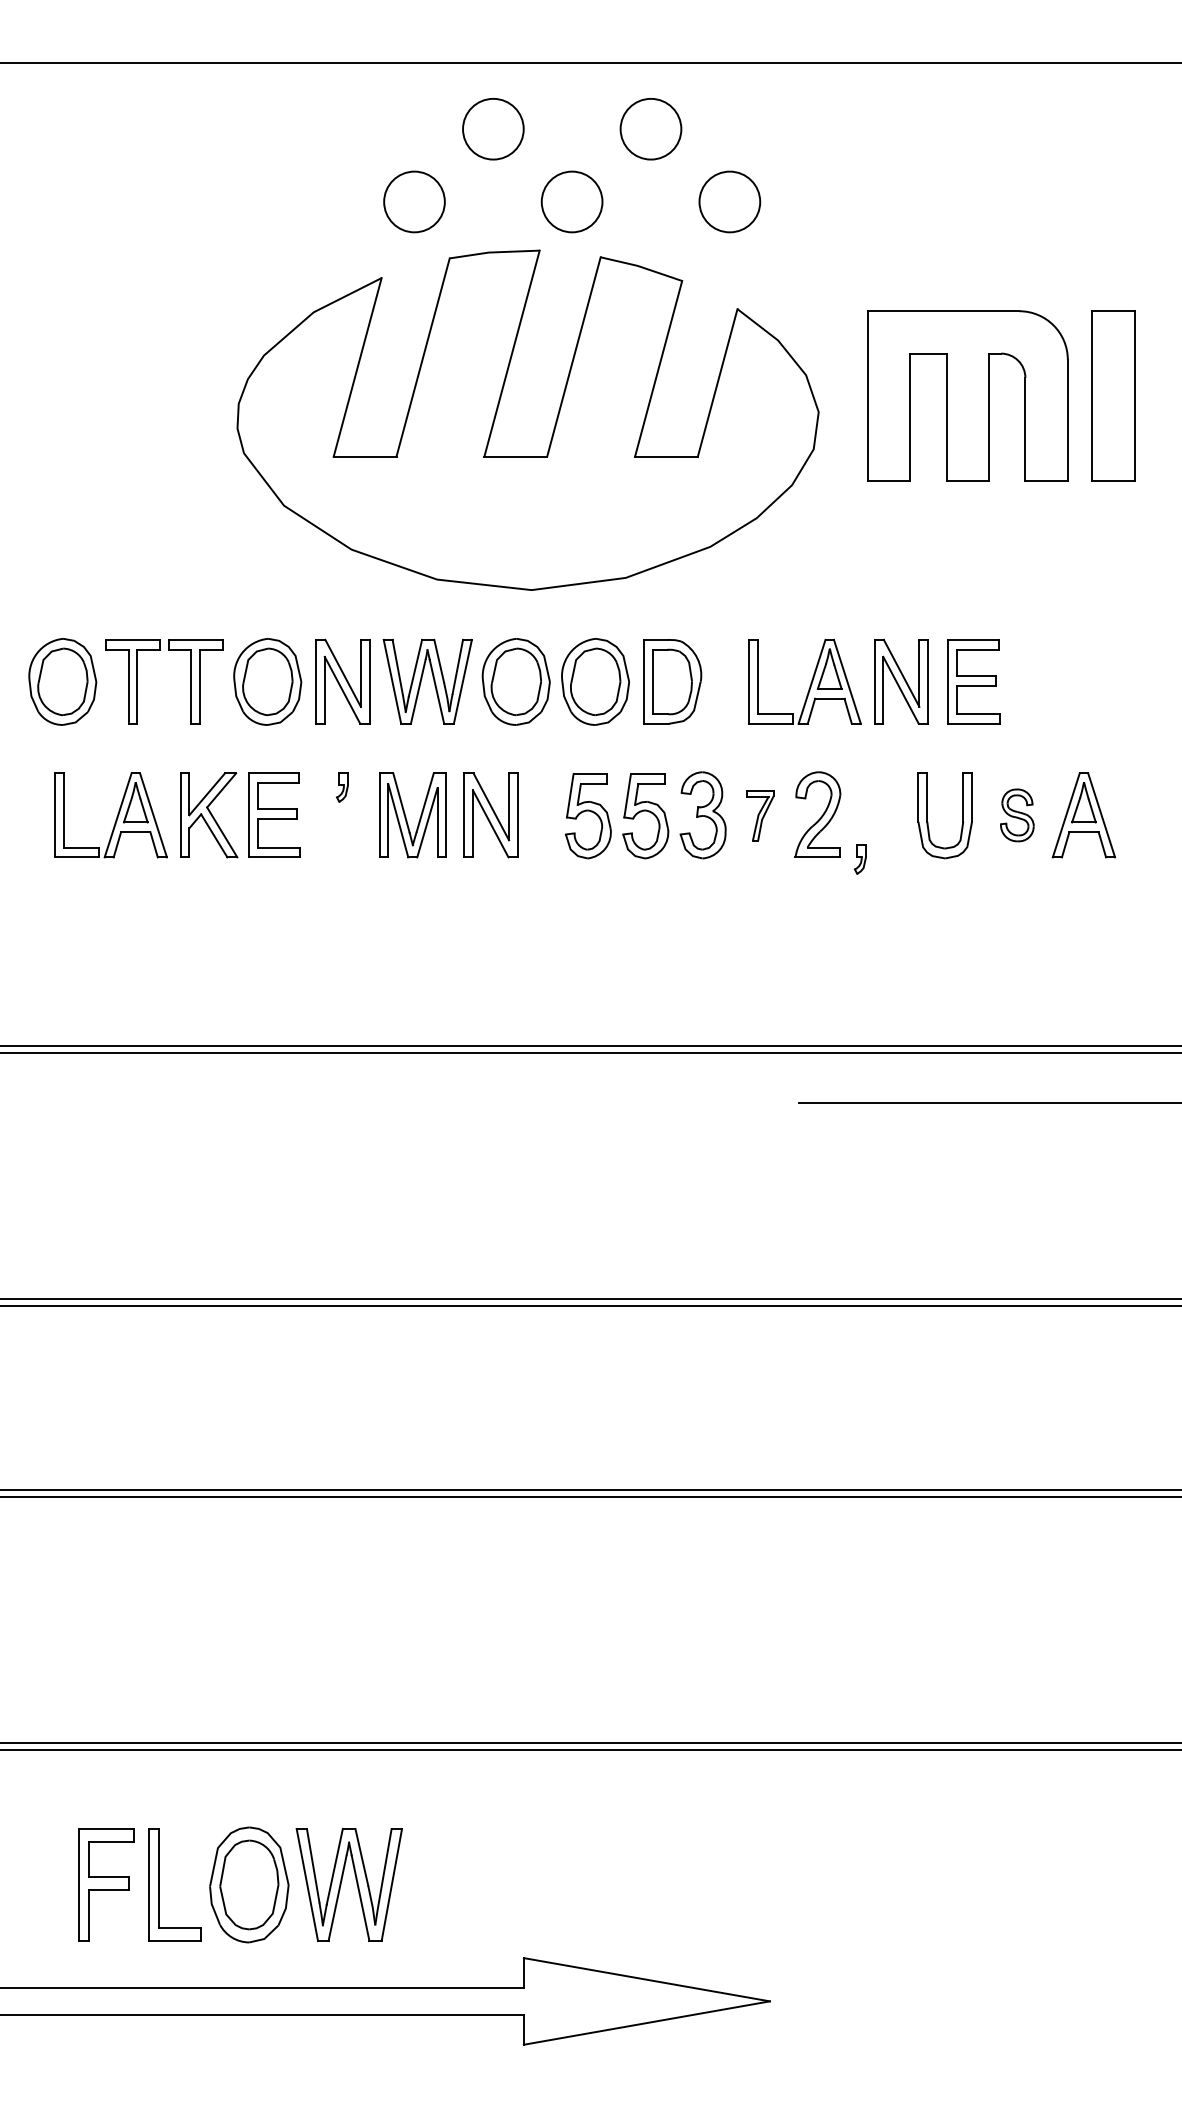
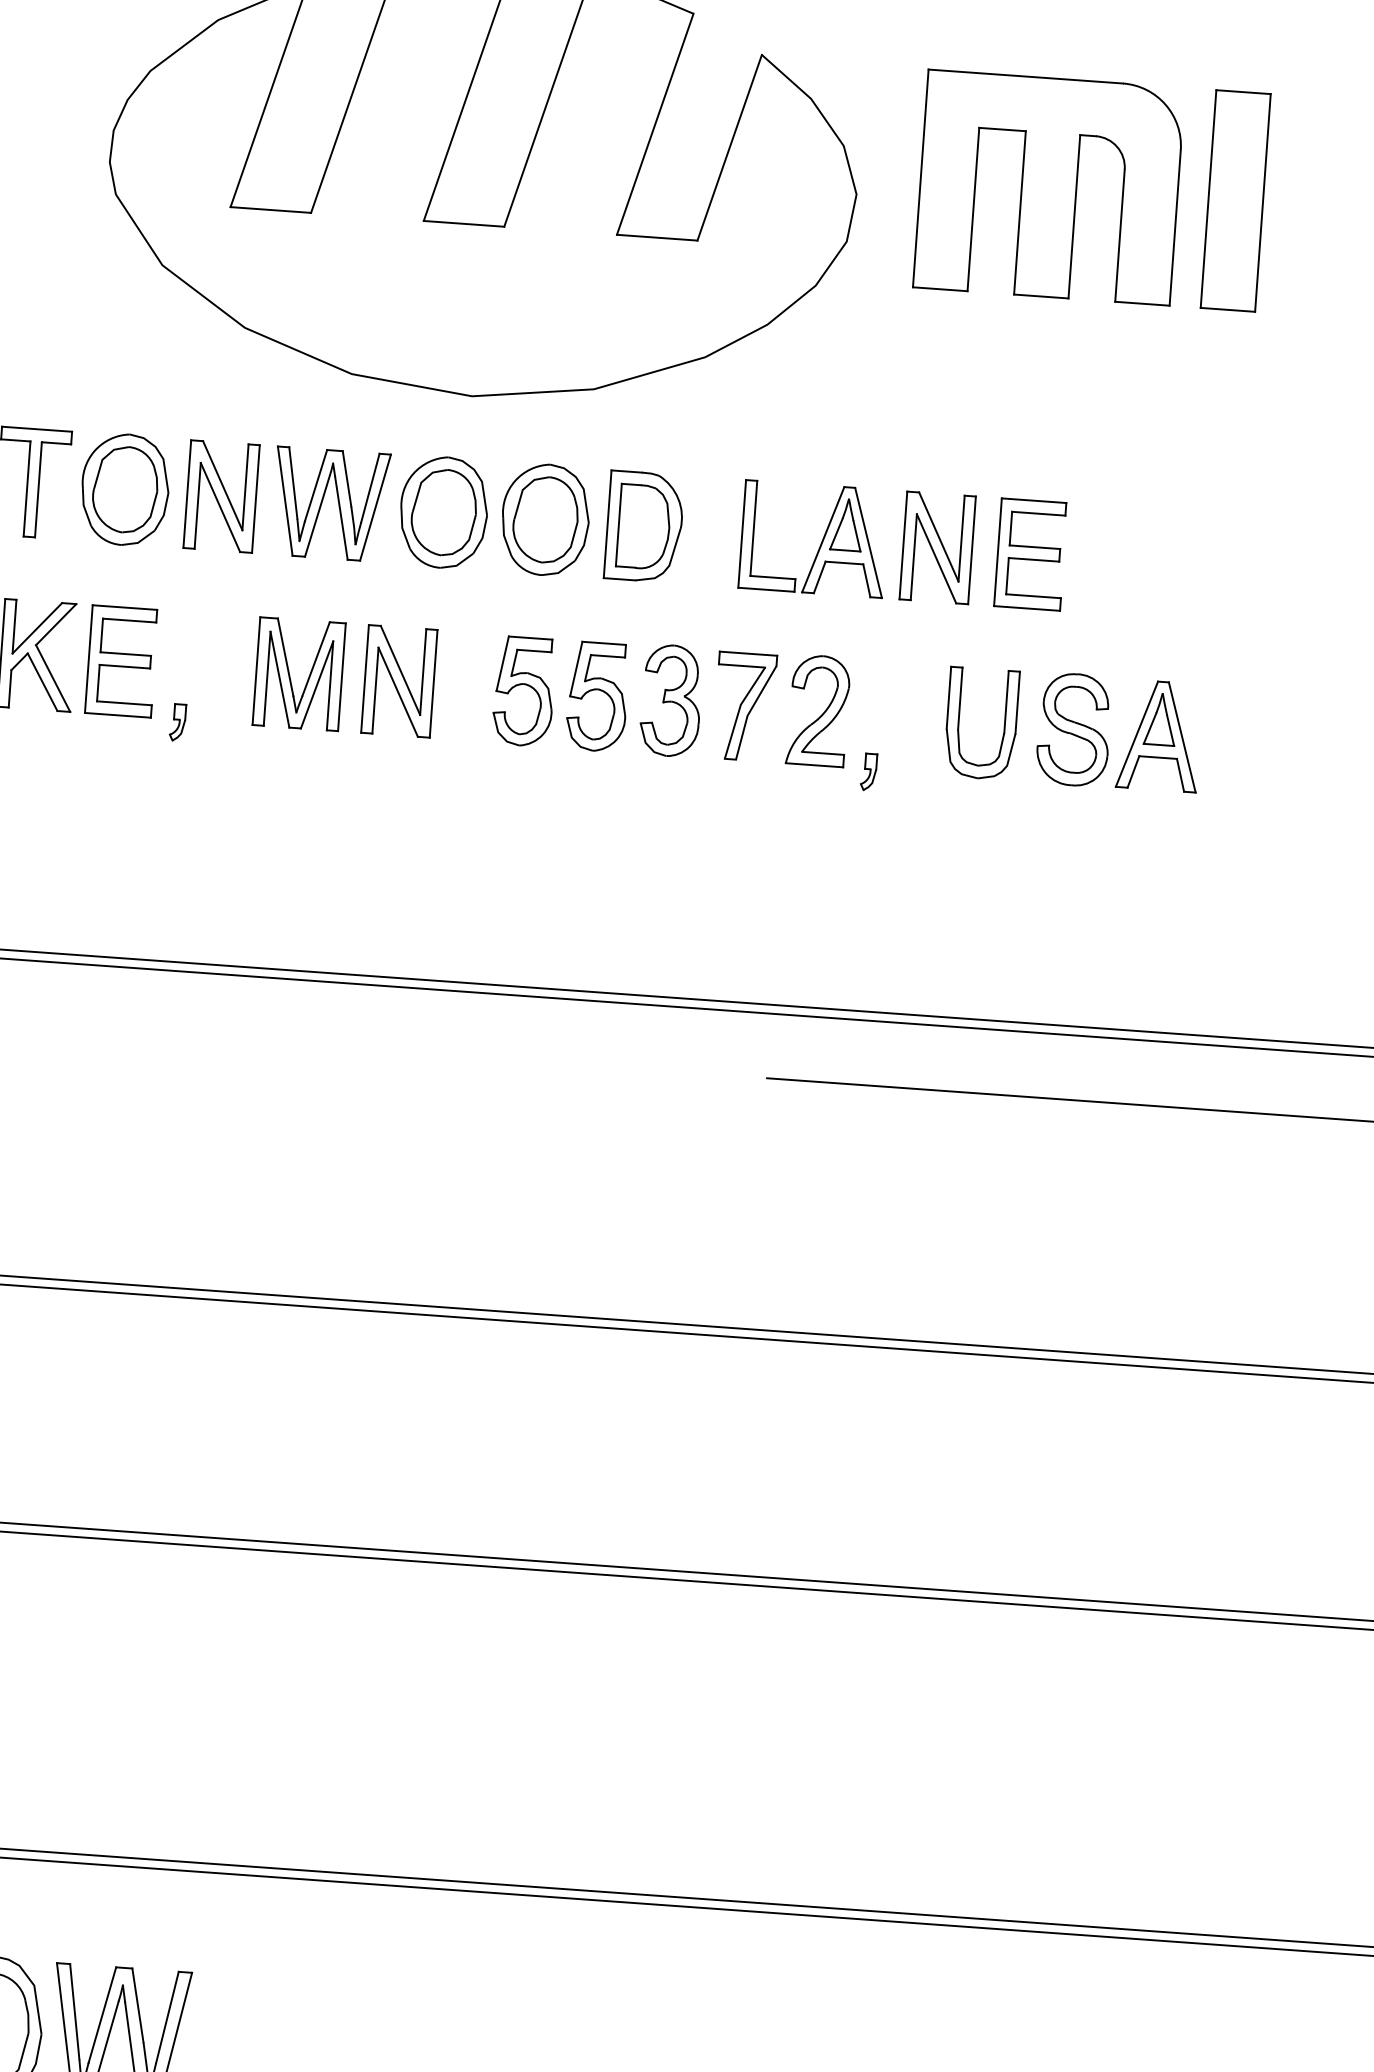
part: (342, 787) -> (177, 722), moved
part: (760, 815) -> (744, 706), size x1.67
part: (1017, 815) -> (1074, 729), size x1.67

